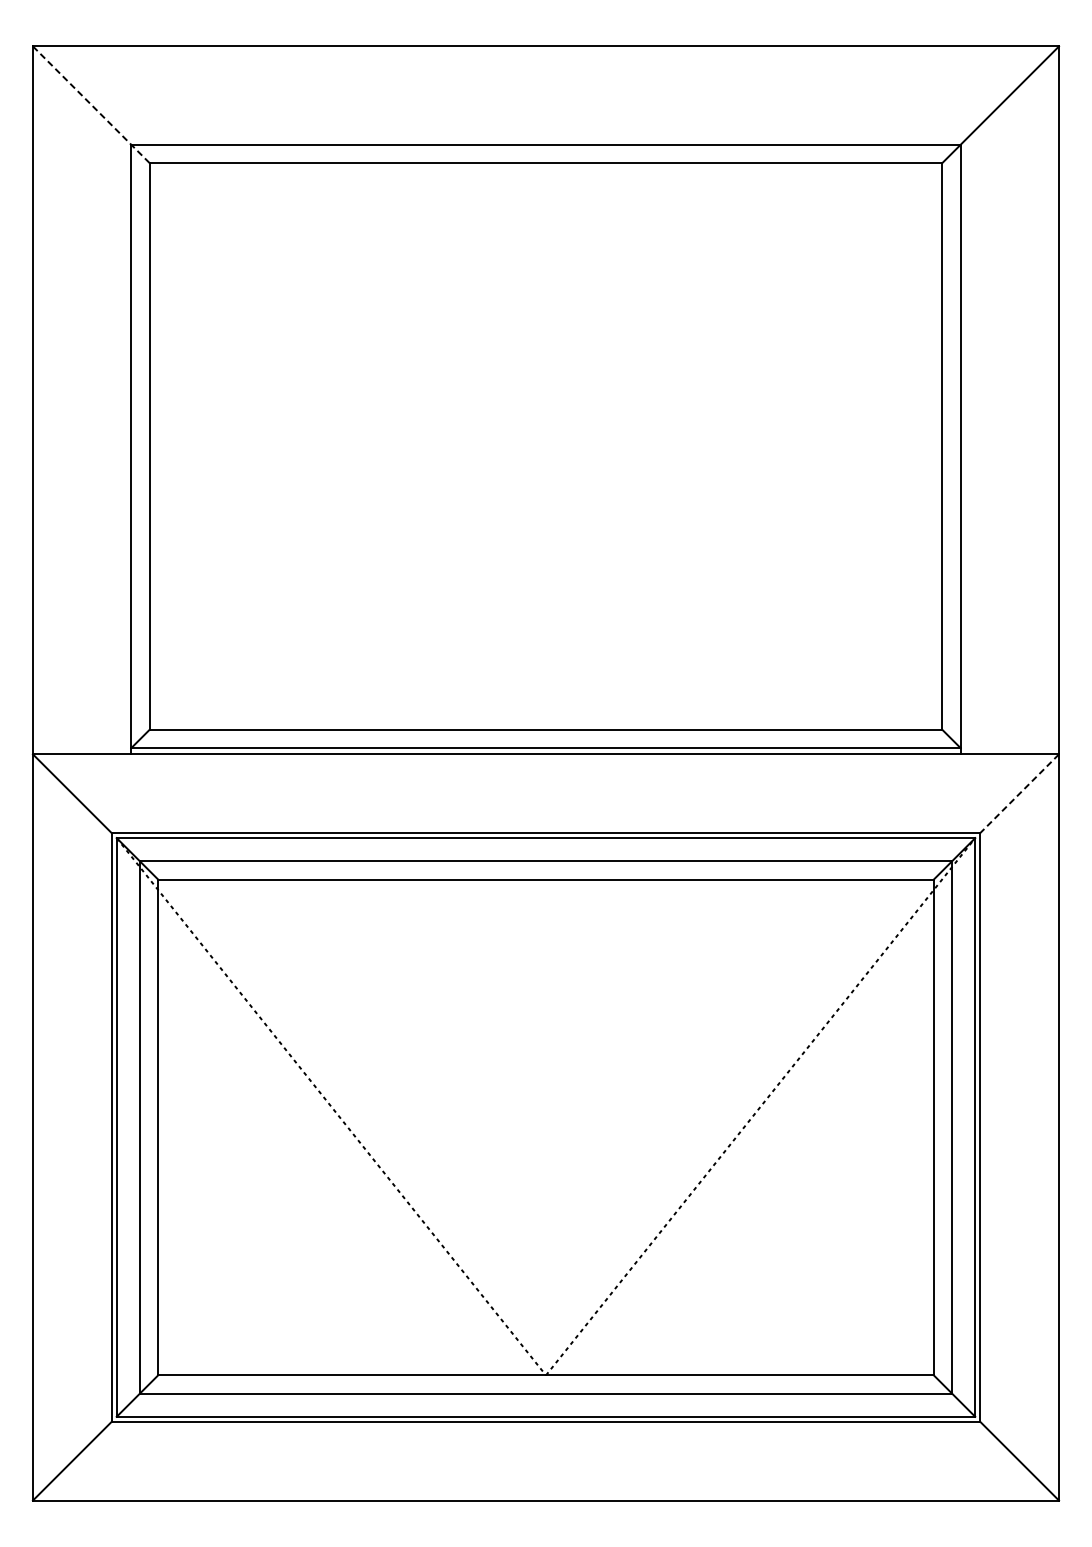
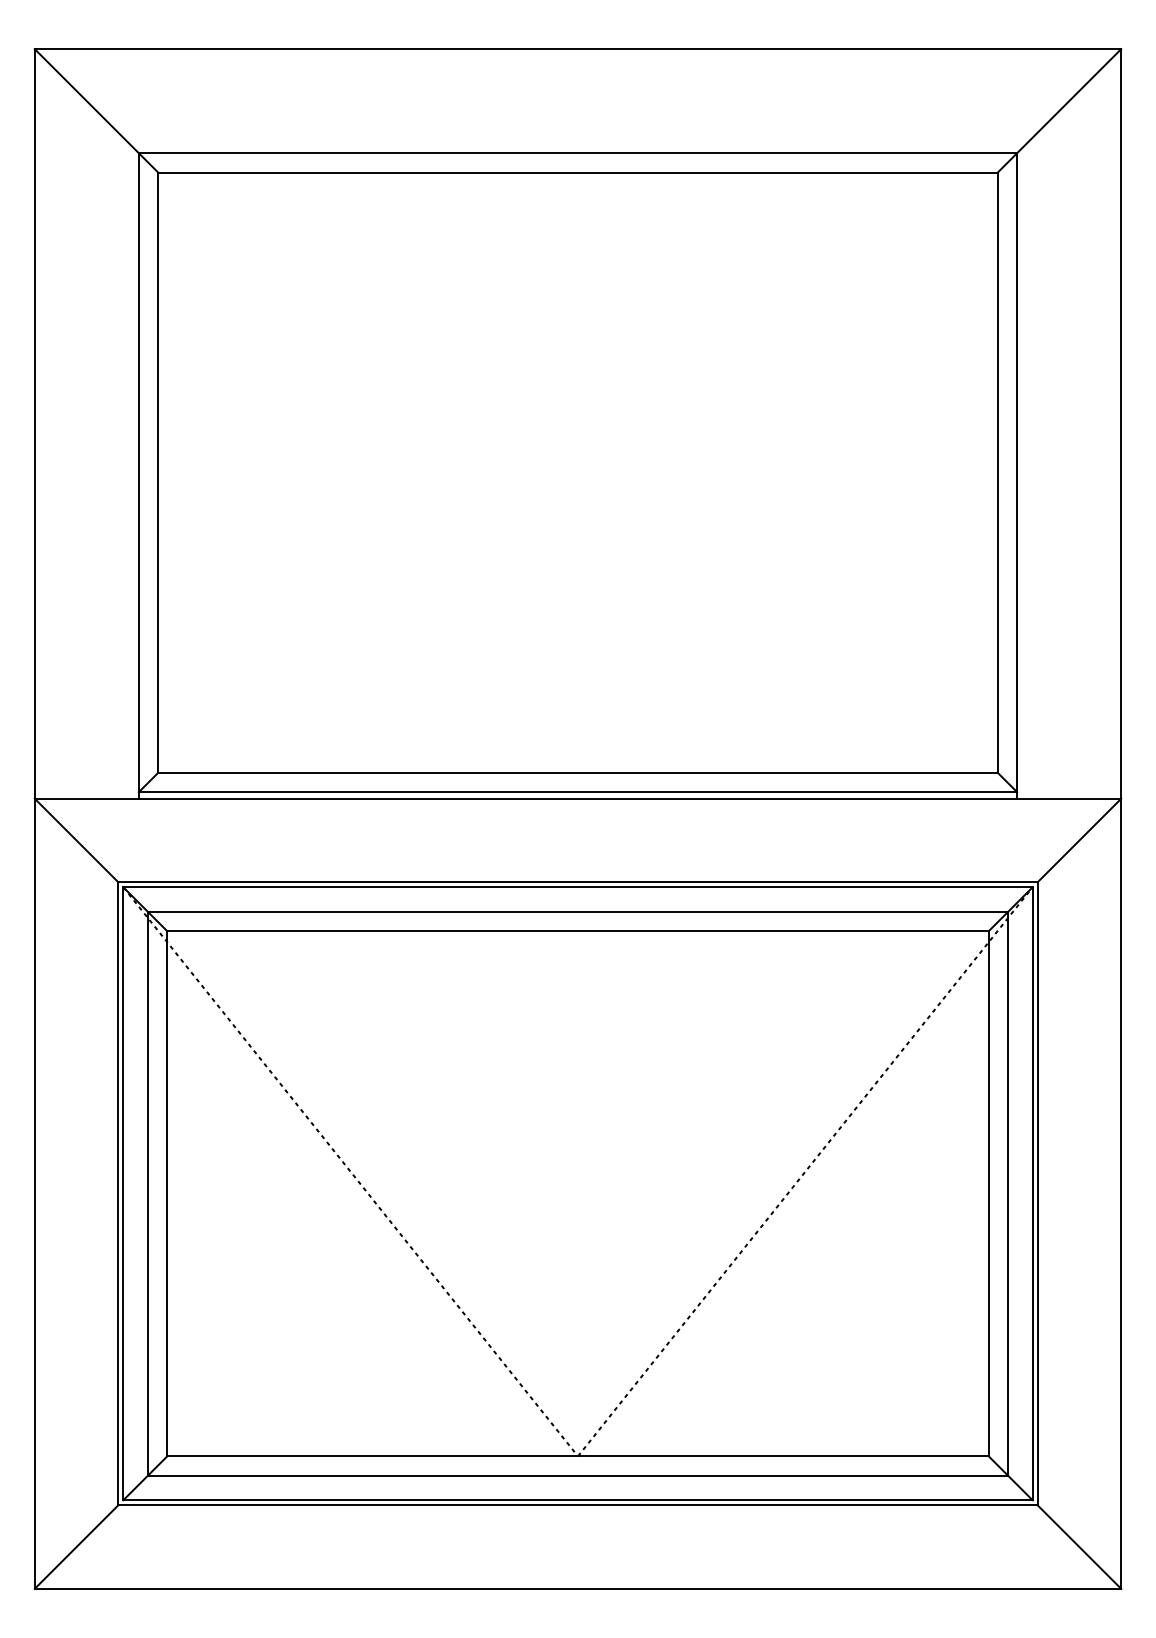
line: (91, 105) -> (96, 111), dashed -> solid
line: (1019, 793) -> (1079, 840), dashed -> solid

